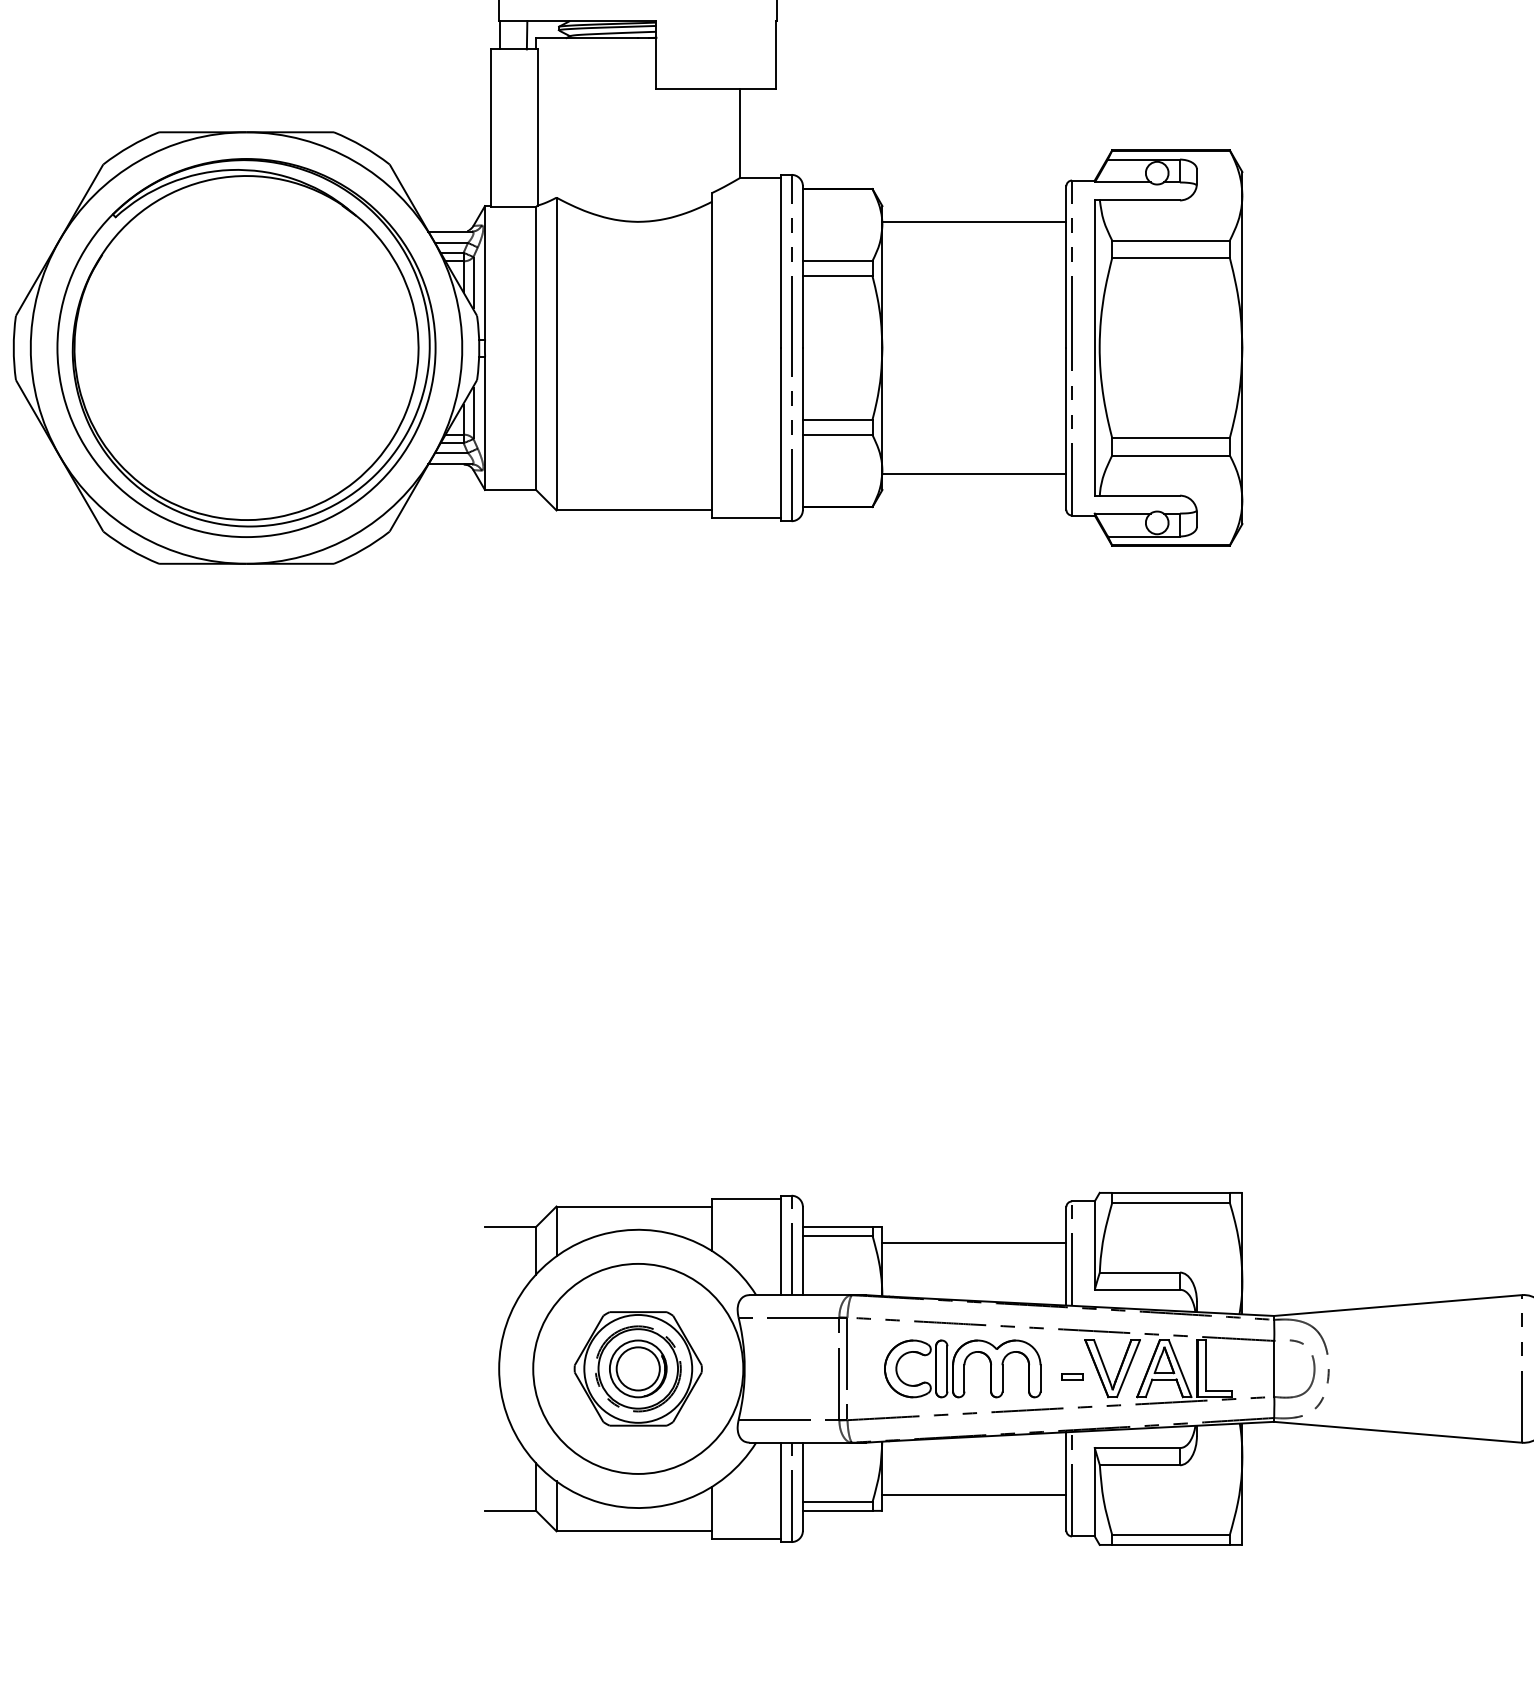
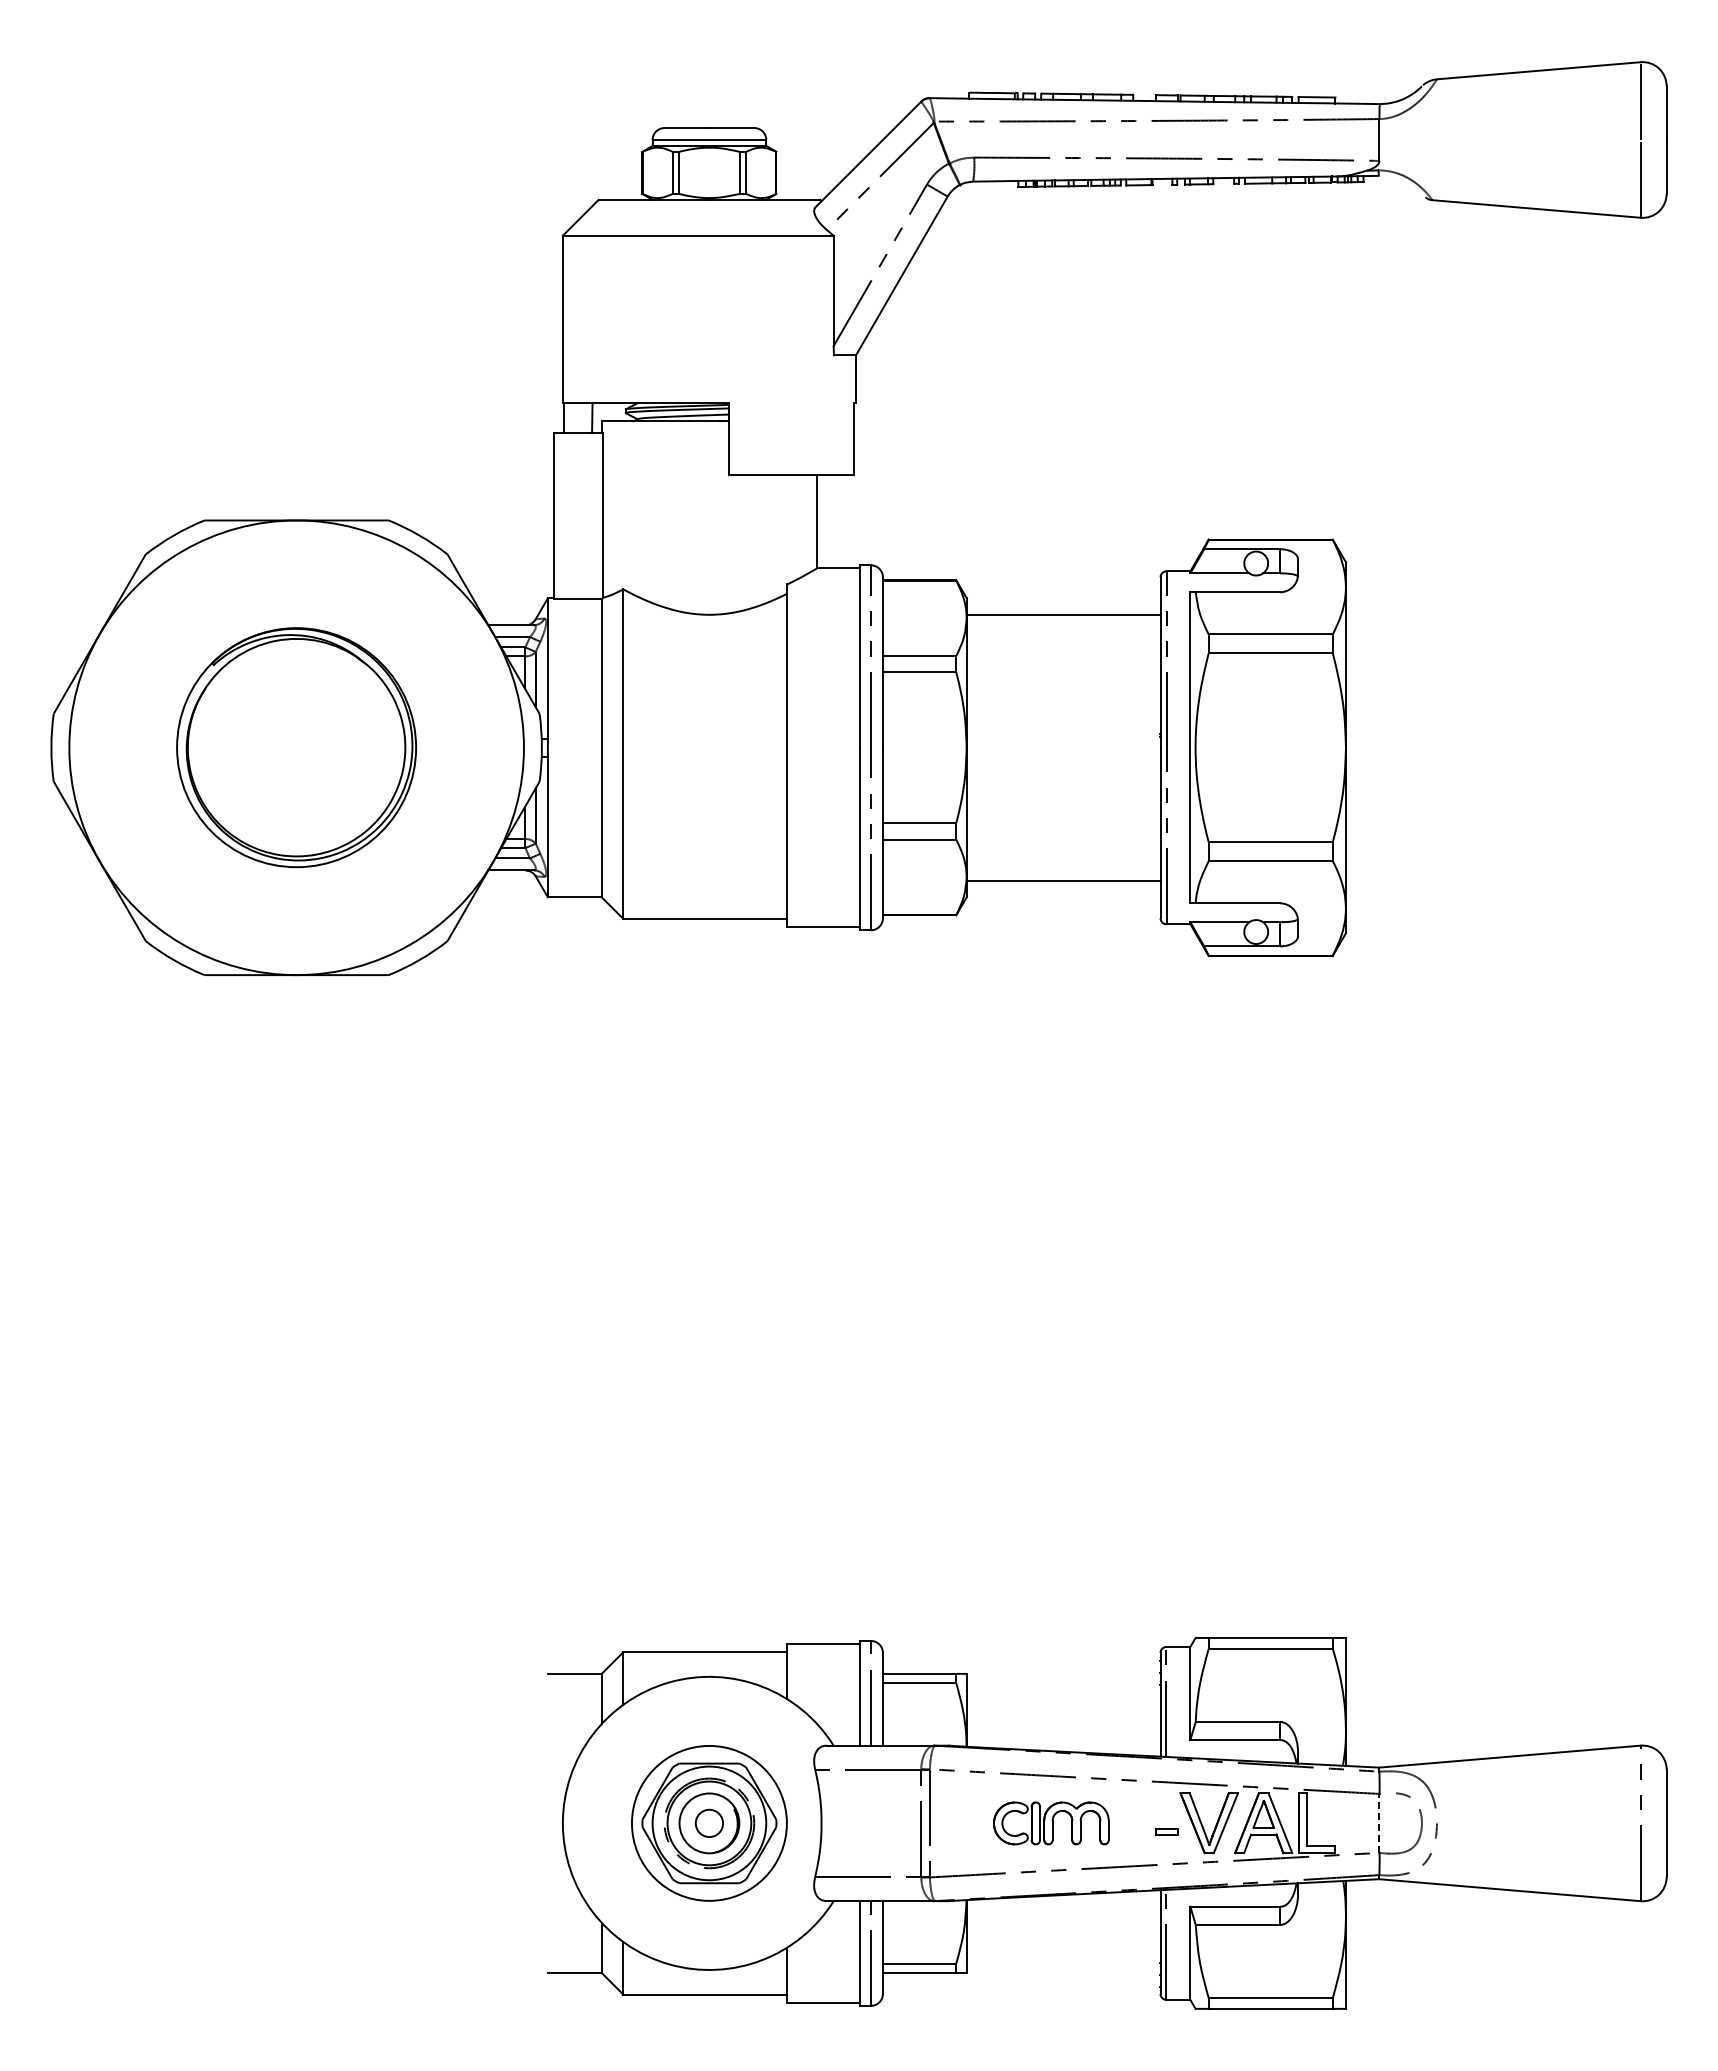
part: (246, 347) -> (296, 747), size x0.6
line: (974, 1242) -> (1063, 1690), removed
line: (1274, 1368) -> (1379, 1822), solid -> dashed
circle: (638, 1369) -> (709, 1823), size x0.6
circle: (638, 1369) -> (709, 1823), size x0.7
part: (962, 1369) -> (1051, 1823), size x0.7
line: (974, 1495) -> (1063, 1956), removed

